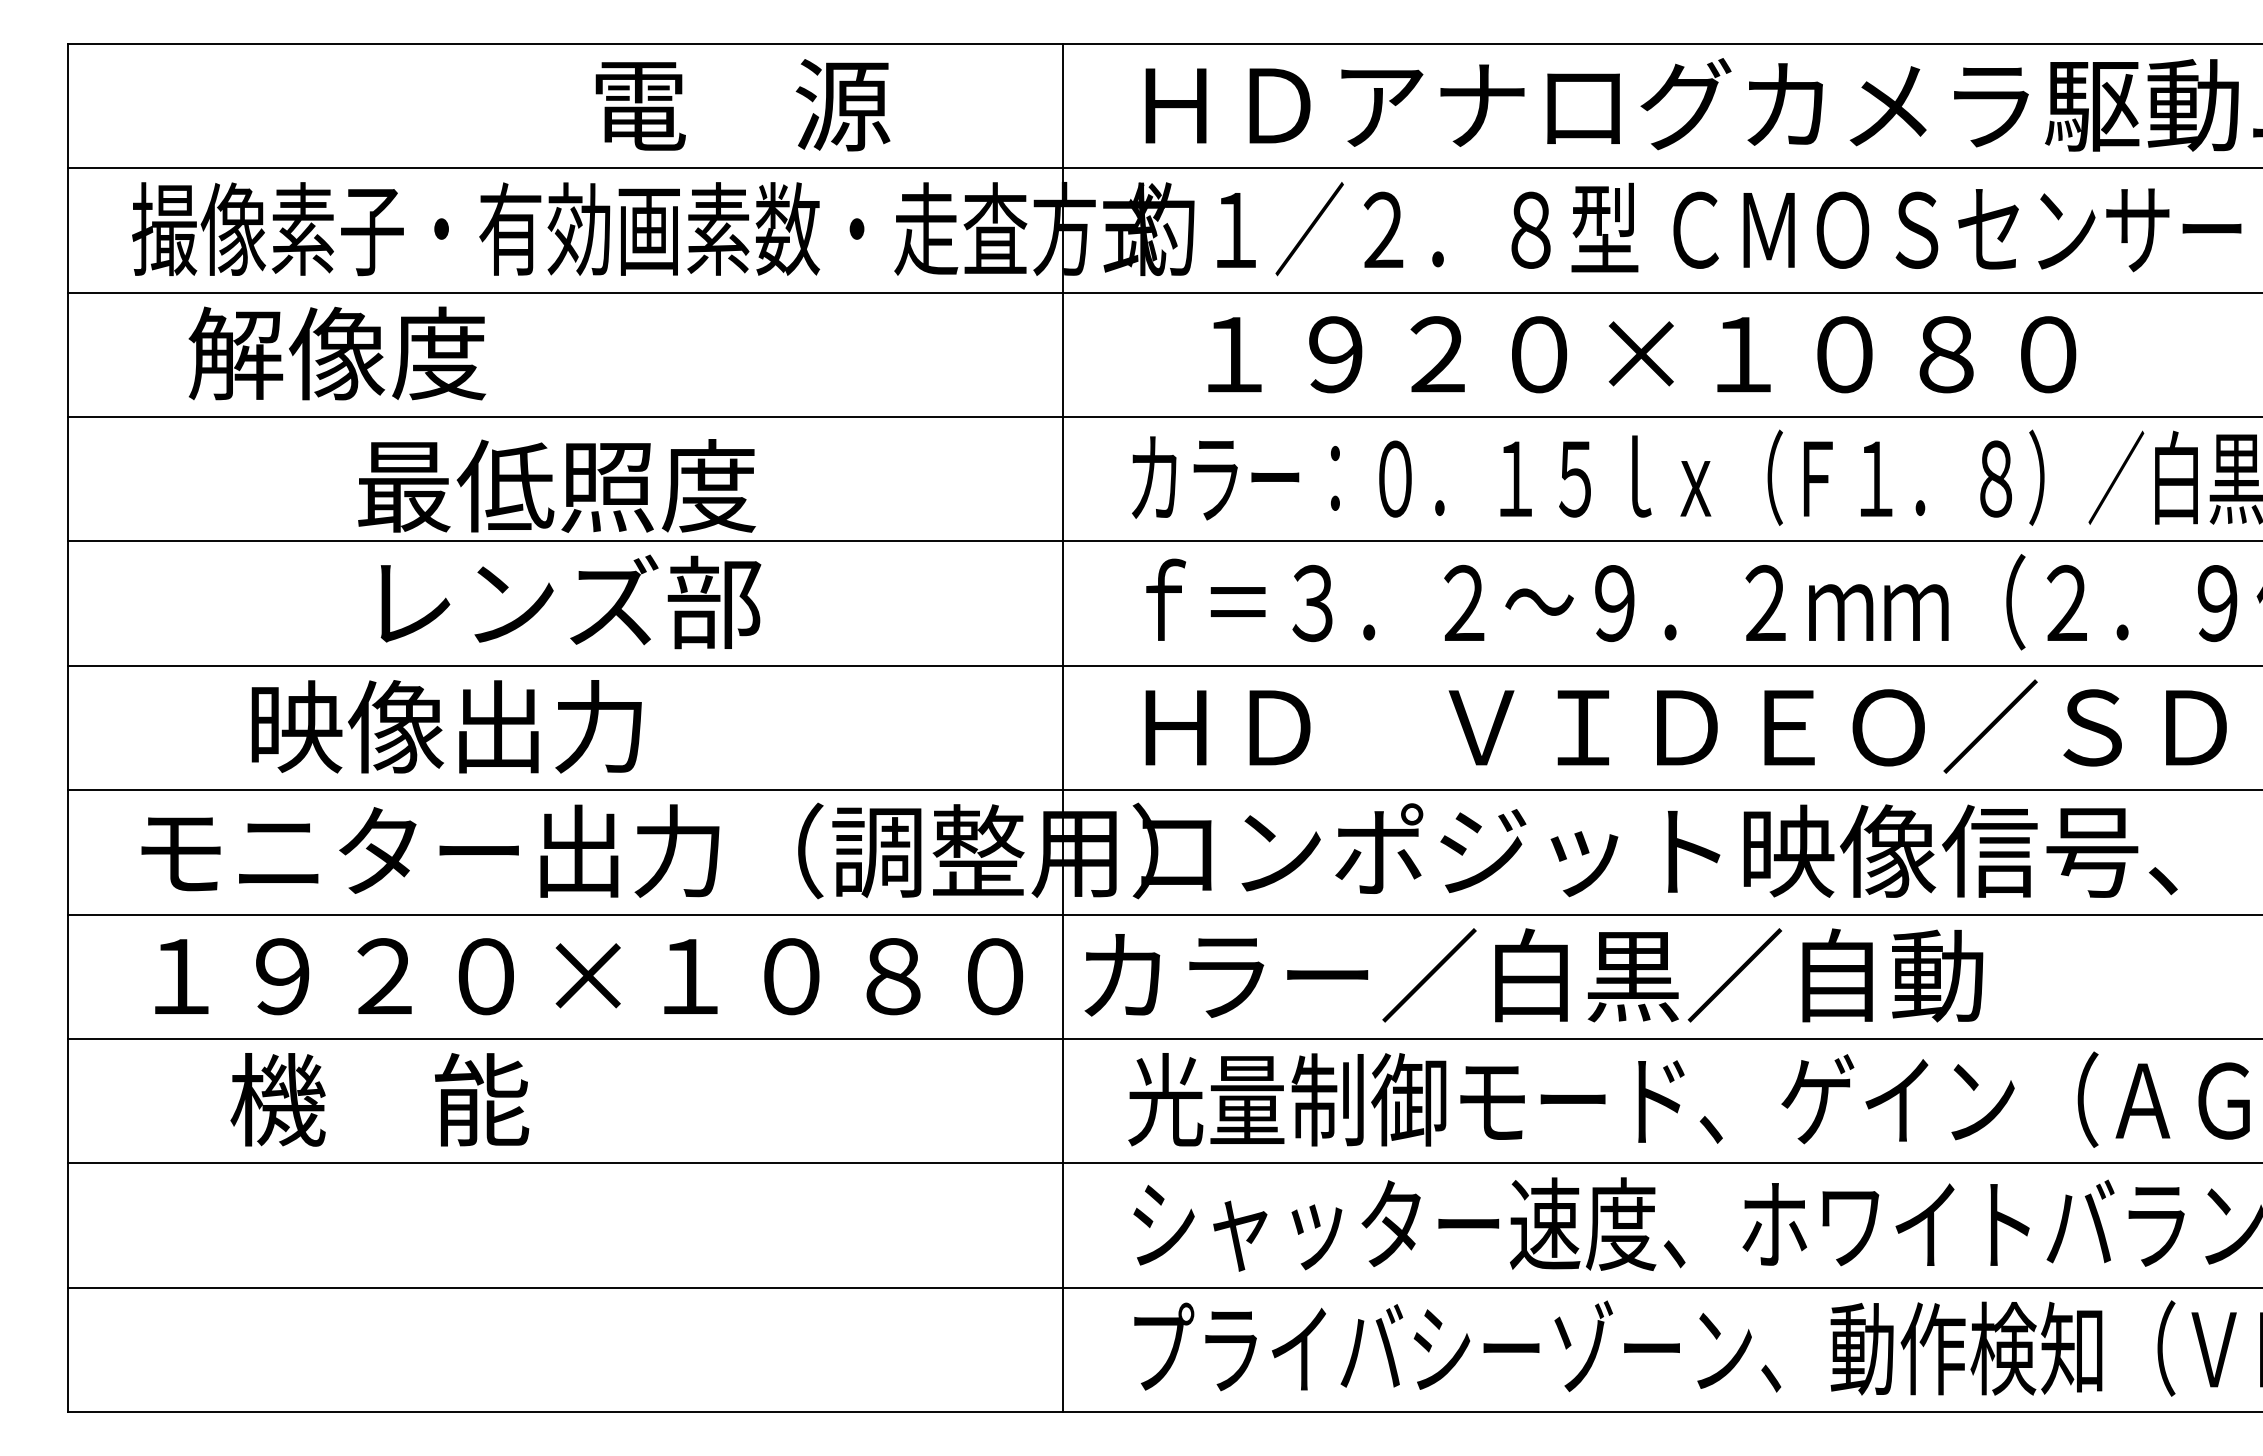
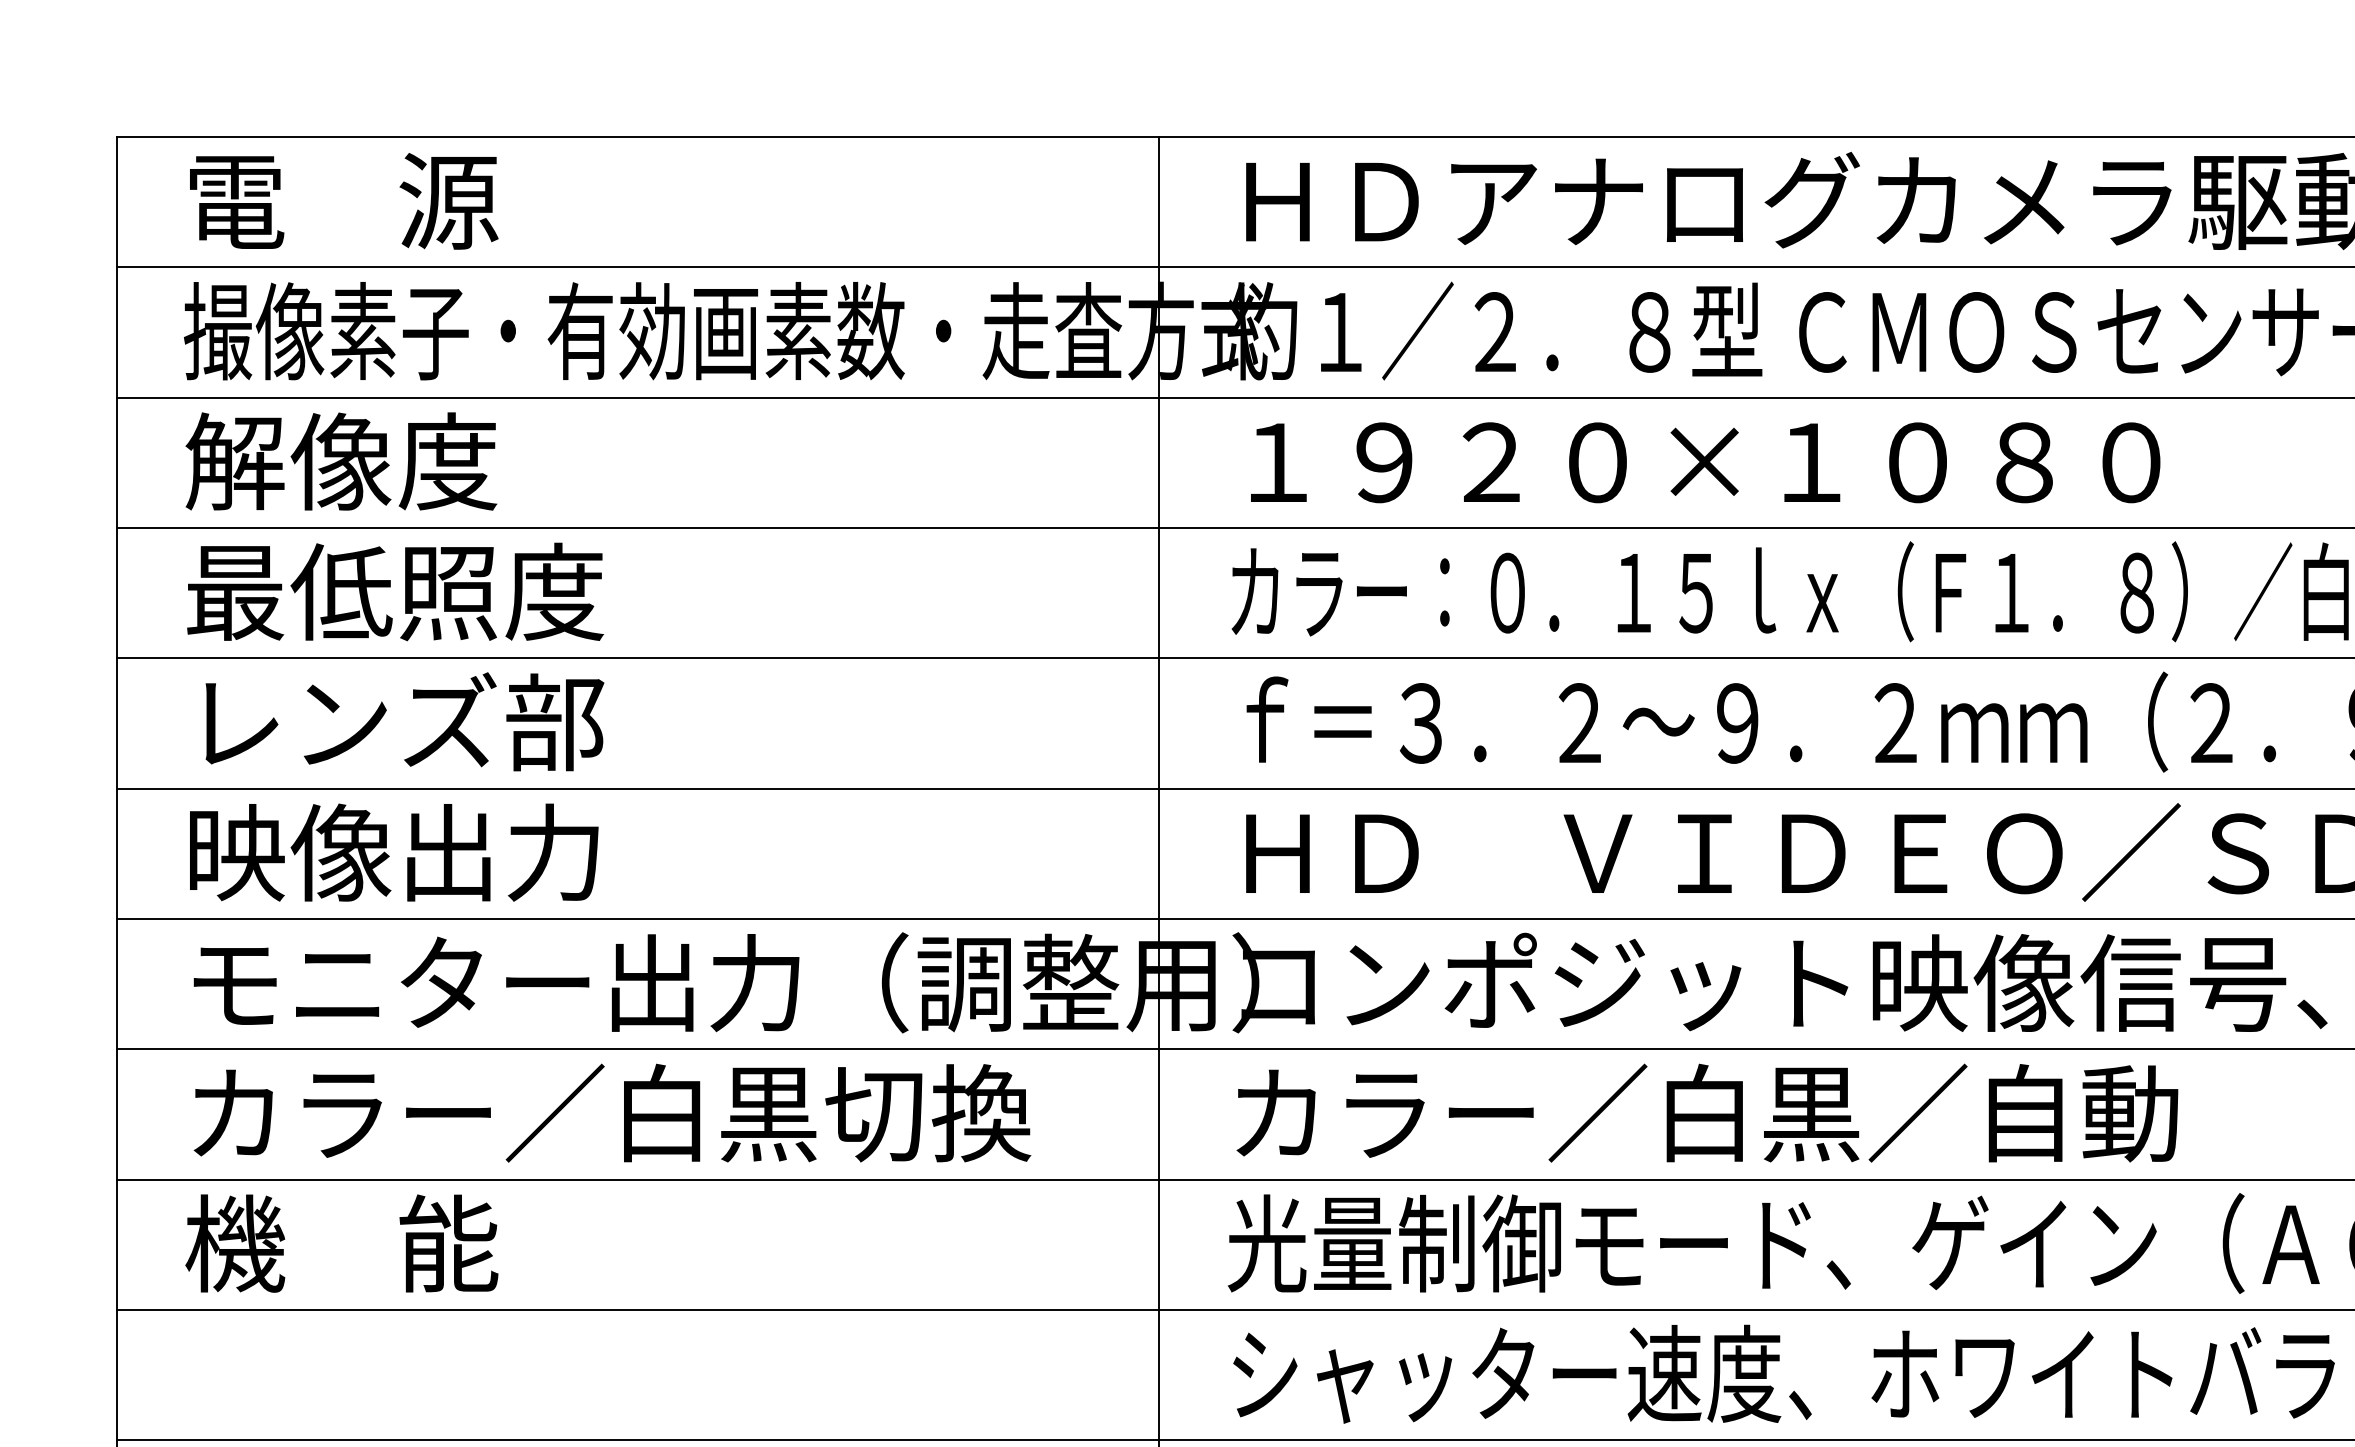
text: (742, 105) -> (343, 201), moved
text: (336, 353) -> (340, 461), moved
text: (1642, 354) -> (1705, 462), moved
text: (556, 485) -> (394, 591), moved
text: (570, 601) -> (404, 721), moved
text: (446, 726) -> (393, 852), moved
text: (582, 975) -> (655, 1113), １９２０×１０８０ -> カラー／白黒切換
text: (1533, 975) -> (1706, 1113), moved
text: (379, 1099) -> (341, 1243), moved

